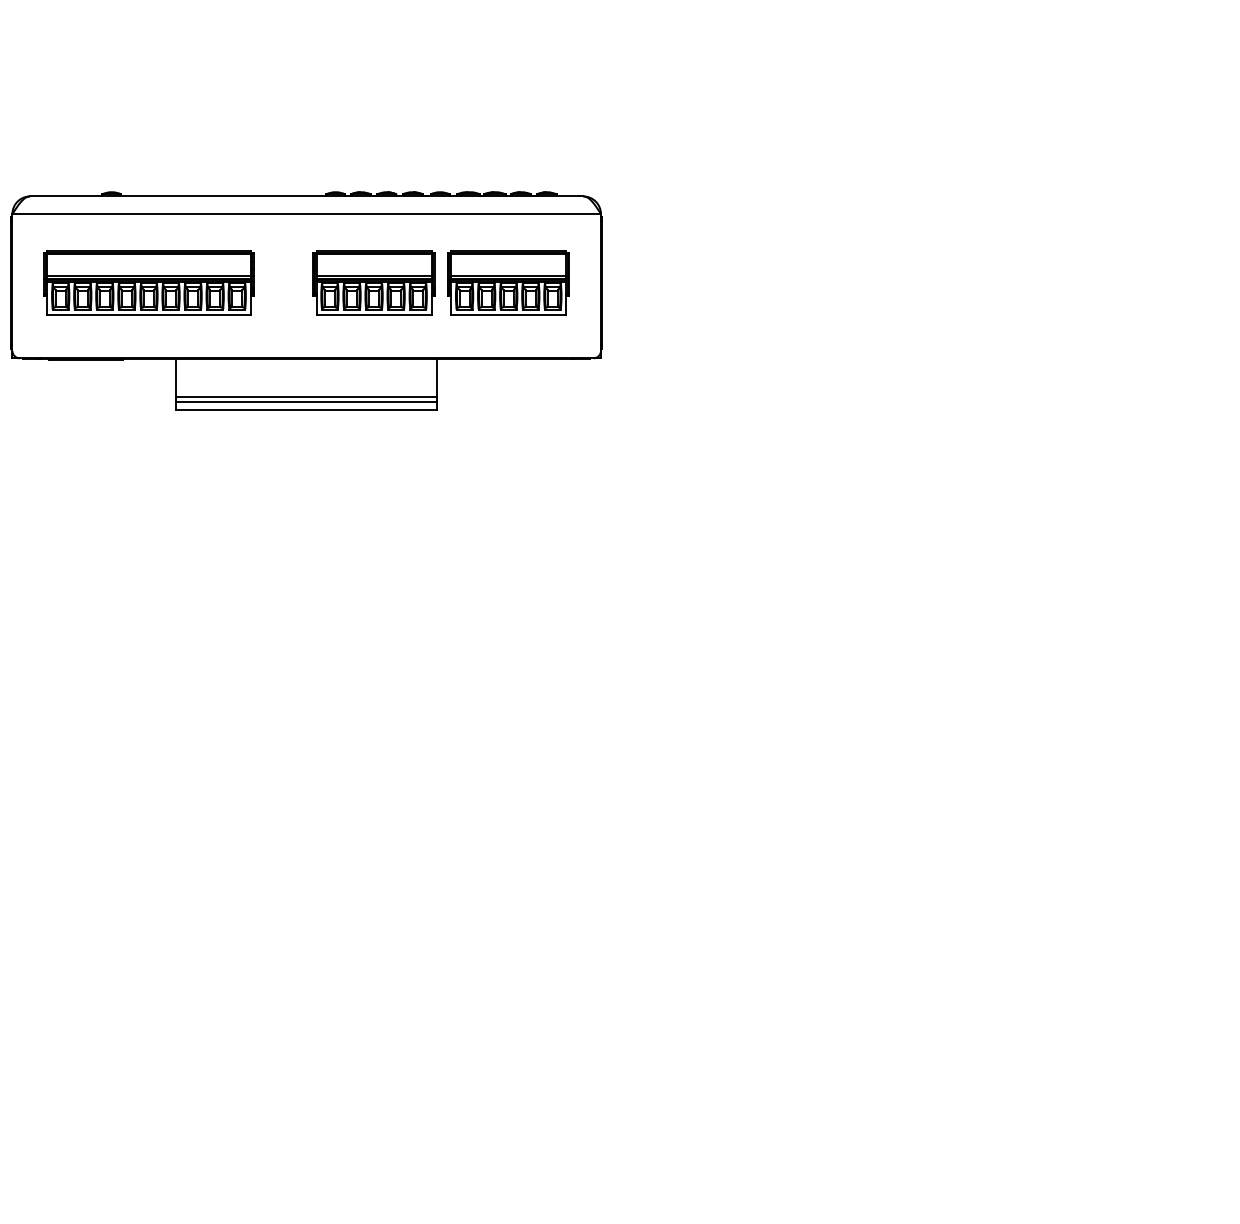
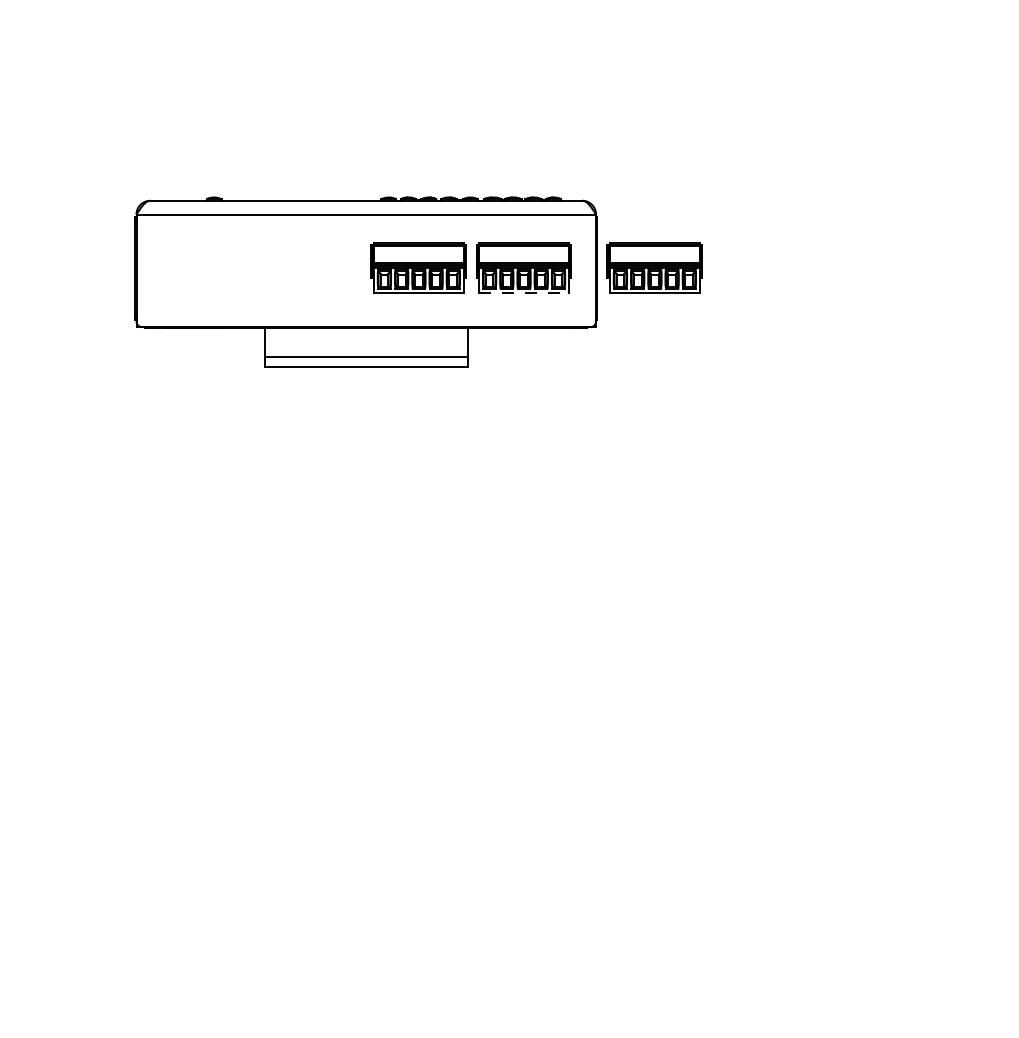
part: (148, 281) -> (242, 267), removed
part: (675, 281) -> (654, 267), added
line: (509, 315) -> (524, 293), solid -> dashed
line: (306, 402) -> (366, 361), removed

